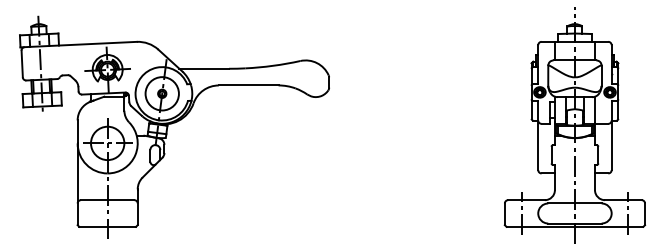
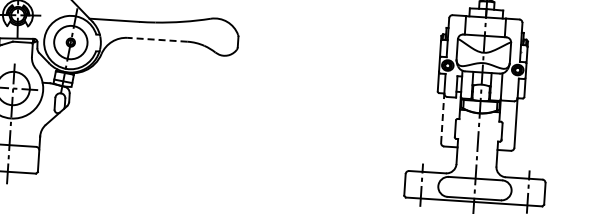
line: (248, 85) -> (157, 39), solid -> dashed
line: (538, 145) -> (442, 118), solid -> dashed

